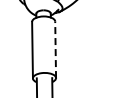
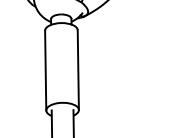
line: (55, 49) -> (78, 69), dashed -> solid

